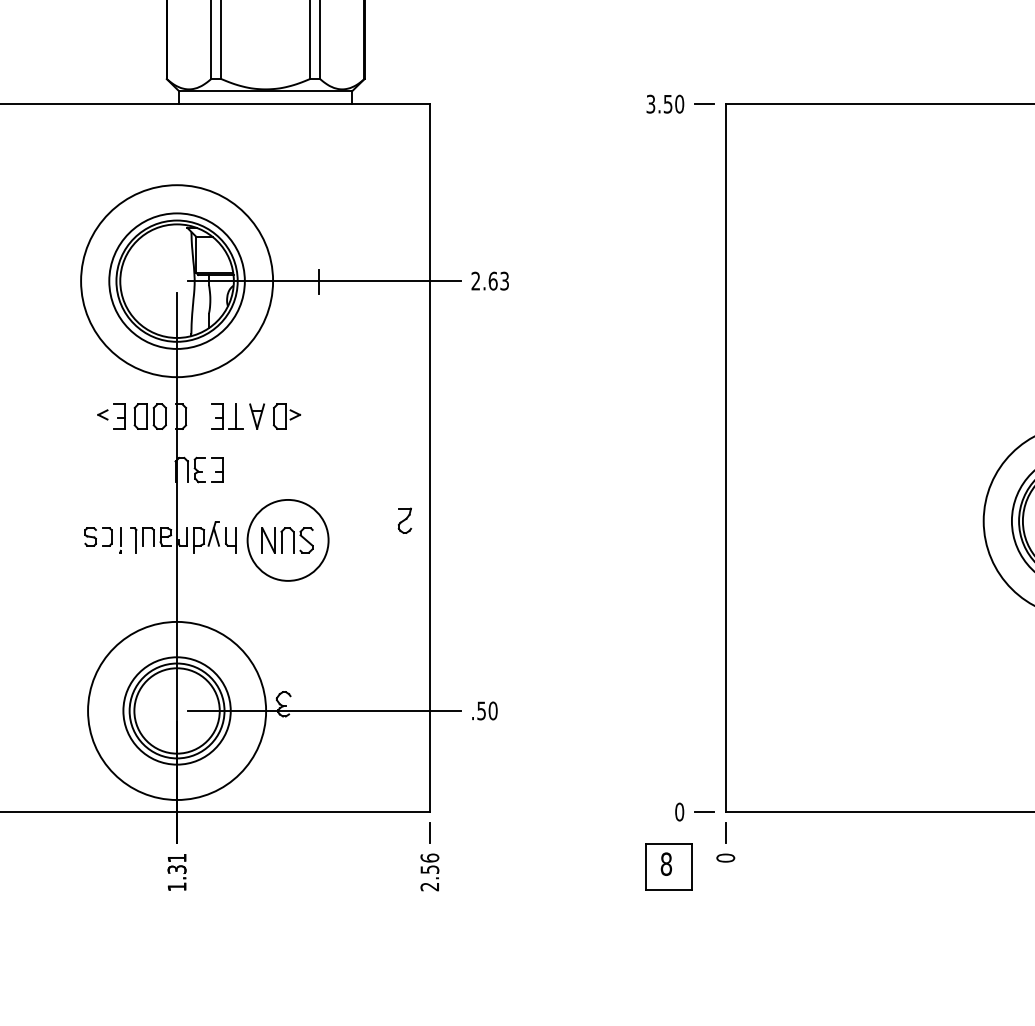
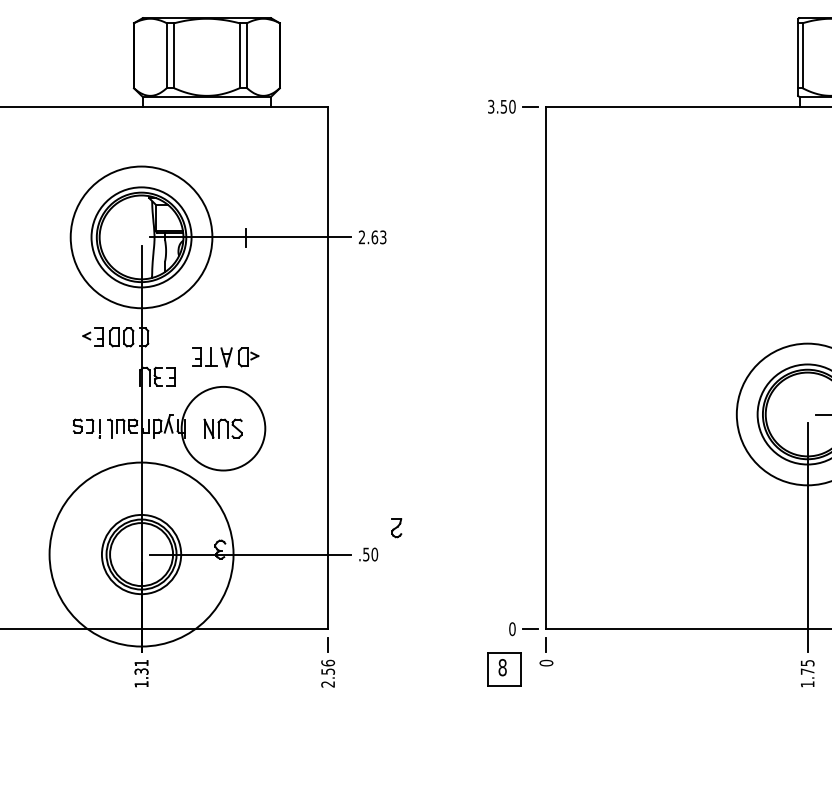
part: (255, 416) -> (225, 357), moved
part: (404, 521) -> (396, 528), moved
circle: (288, 540) -> (223, 428), size x1.4
circle: (177, 710) -> (141, 554), size x1.4

